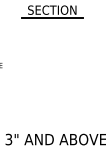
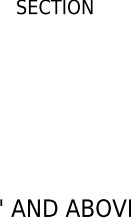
line: (52, 18) -> (55, 19), removed

